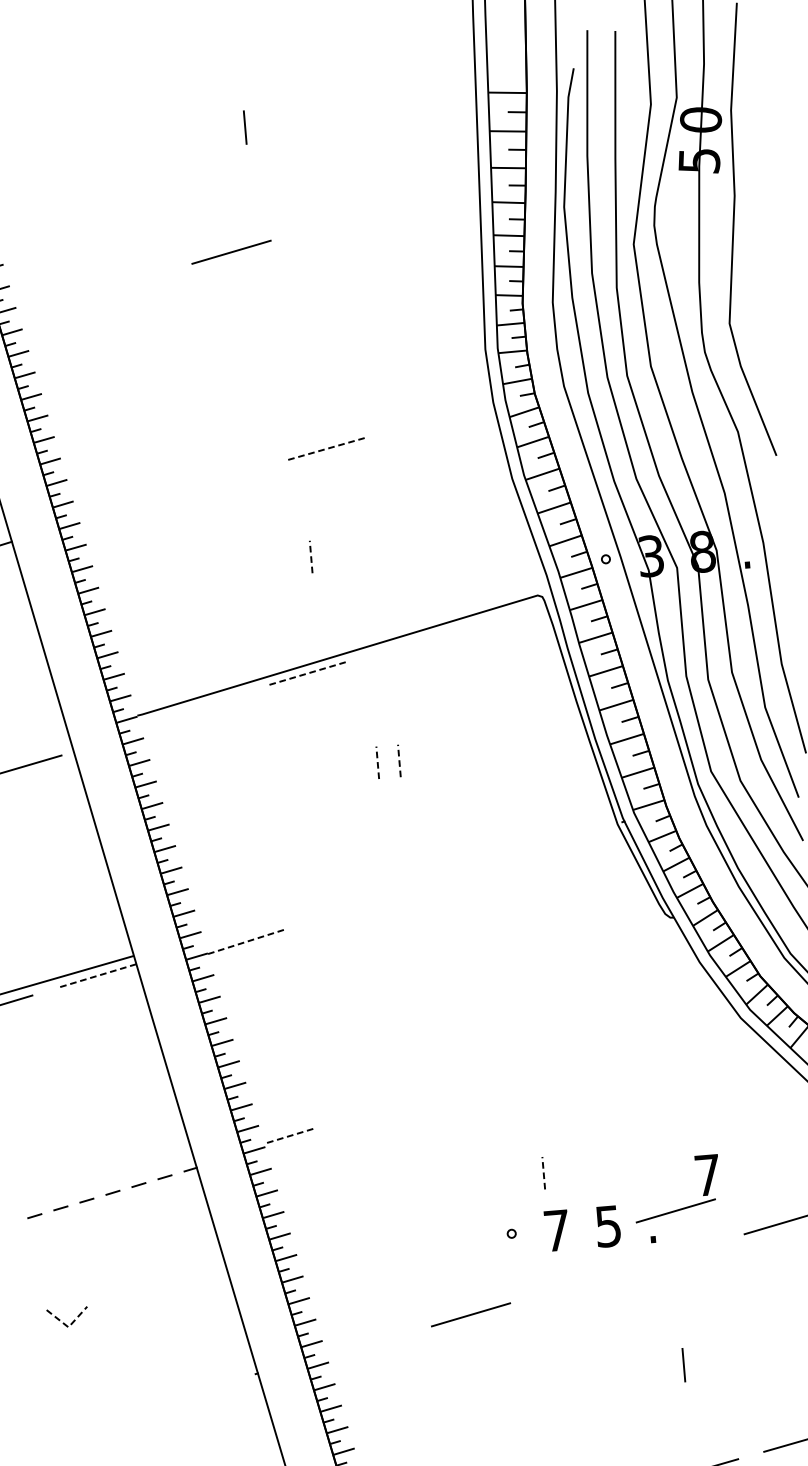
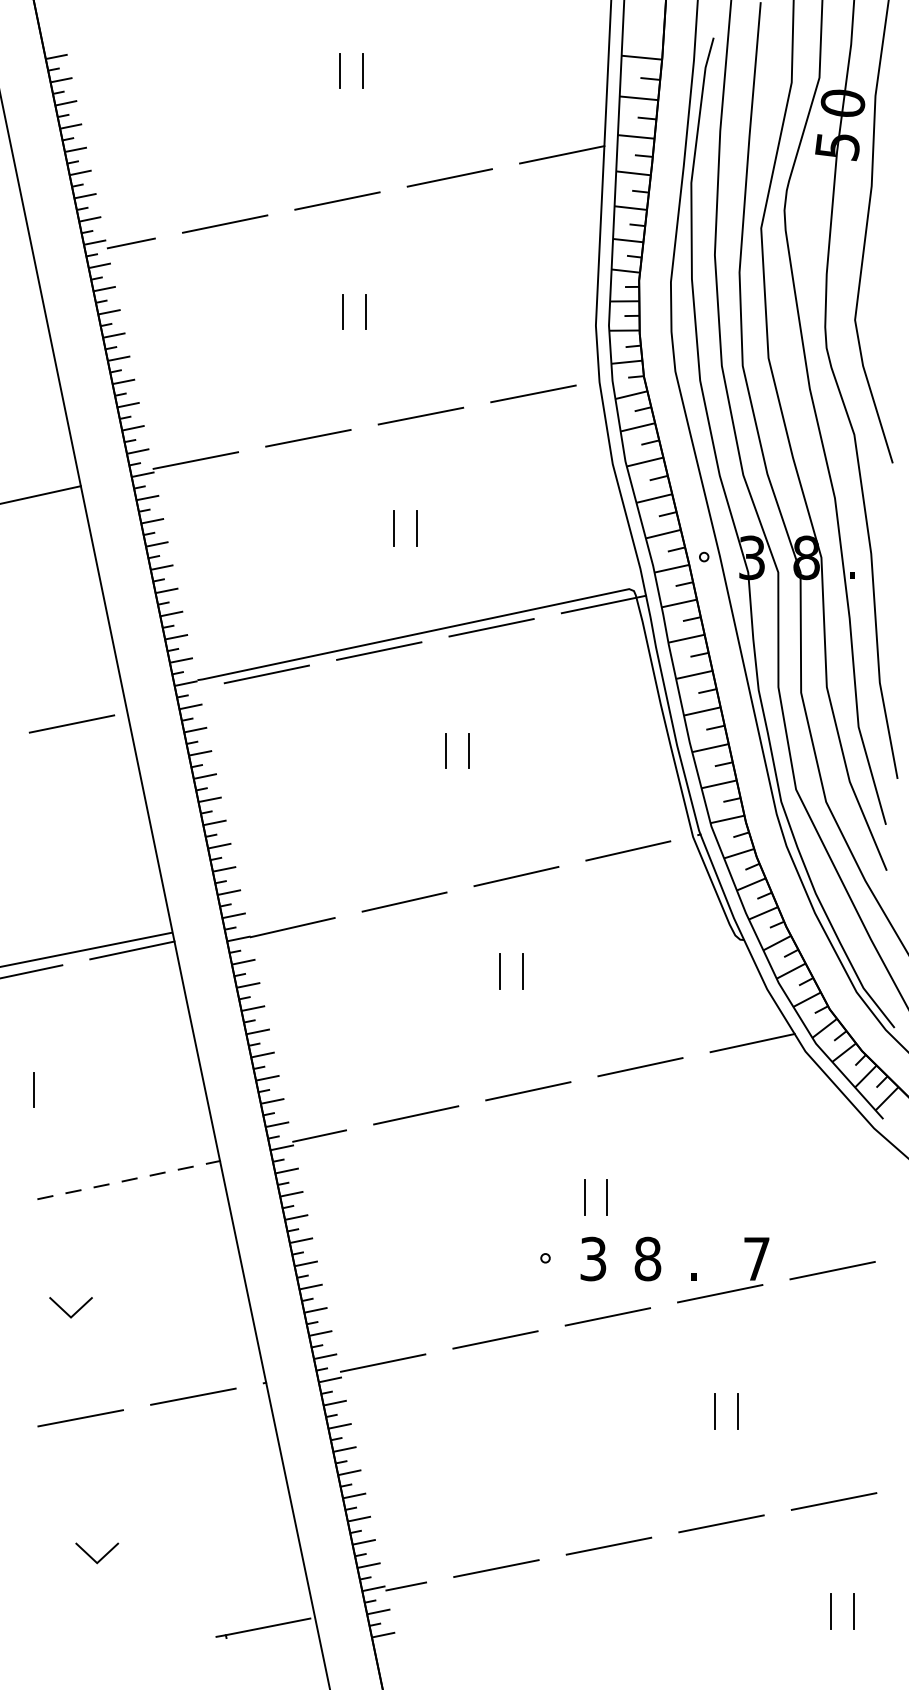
line: (223, 128) -> (339, 70), added
line: (440, 190) -> (562, 154), added
line: (335, 221) -> (449, 177), added
line: (127, 282) -> (225, 223), added
line: (39, 308) -> (130, 243), added
line: (266, 354) -> (365, 311), added
line: (245, 356) -> (342, 311), added
line: (431, 418) -> (533, 393), added
line: (327, 449) -> (421, 416), dashed -> solid
line: (222, 477) -> (308, 437), added
line: (118, 508) -> (195, 460), added
line: (333, 555) -> (417, 528), added
line: (311, 556) -> (394, 528), dashed -> solid
line: (514, 612) -> (603, 604), added
line: (410, 642) -> (491, 627), added
line: (305, 674) -> (378, 651), dashed -> solid
line: (202, 704) -> (266, 674), added
line: (399, 760) -> (469, 750), dashed -> solid
line: (378, 762) -> (446, 750), dashed -> solid
line: (557, 842) -> (628, 850), added
line: (454, 875) -> (516, 876), added
line: (350, 908) -> (404, 901), added
line: (247, 941) -> (293, 927), dashed -> solid
line: (467, 964) -> (522, 971), added
line: (445, 966) -> (499, 971), added
line: (96, 976) -> (131, 950), dashed -> solid
line: (690, 1014) -> (752, 1043), added
line: (586, 1046) -> (640, 1067), added
line: (482, 1077) -> (528, 1091), added
line: (378, 1109) -> (416, 1115), added
line: (15, 1115) -> (33, 1089), added
line: (288, 1136) -> (319, 1136), dashed -> solid
line: (564, 1171) -> (606, 1197), added
line: (543, 1172) -> (584, 1196), dashed -> solid
part: (684, 1207) -> (729, 1290), moved
text: (608, 1225) -> (647, 1258), 5 -> 8
text: (557, 1230) -> (593, 1258), 7 -> 3
line: (574, 1283) -> (607, 1316), added
line: (68, 1327) -> (71, 1317), dashed -> solid
line: (366, 1345) -> (382, 1362), added
line: (705, 1363) -> (737, 1411), added
line: (190, 1392) -> (193, 1396), added
line: (85, 1421) -> (80, 1418), added

